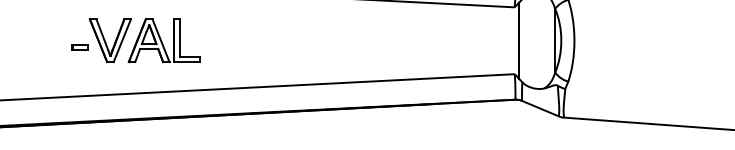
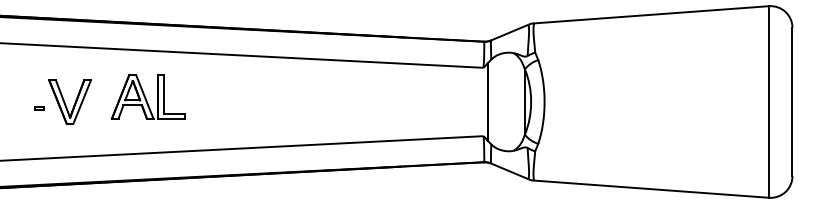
part: (163, 40) -> (147, 96), moved
part: (80, 47) -> (39, 108), size x0.6

